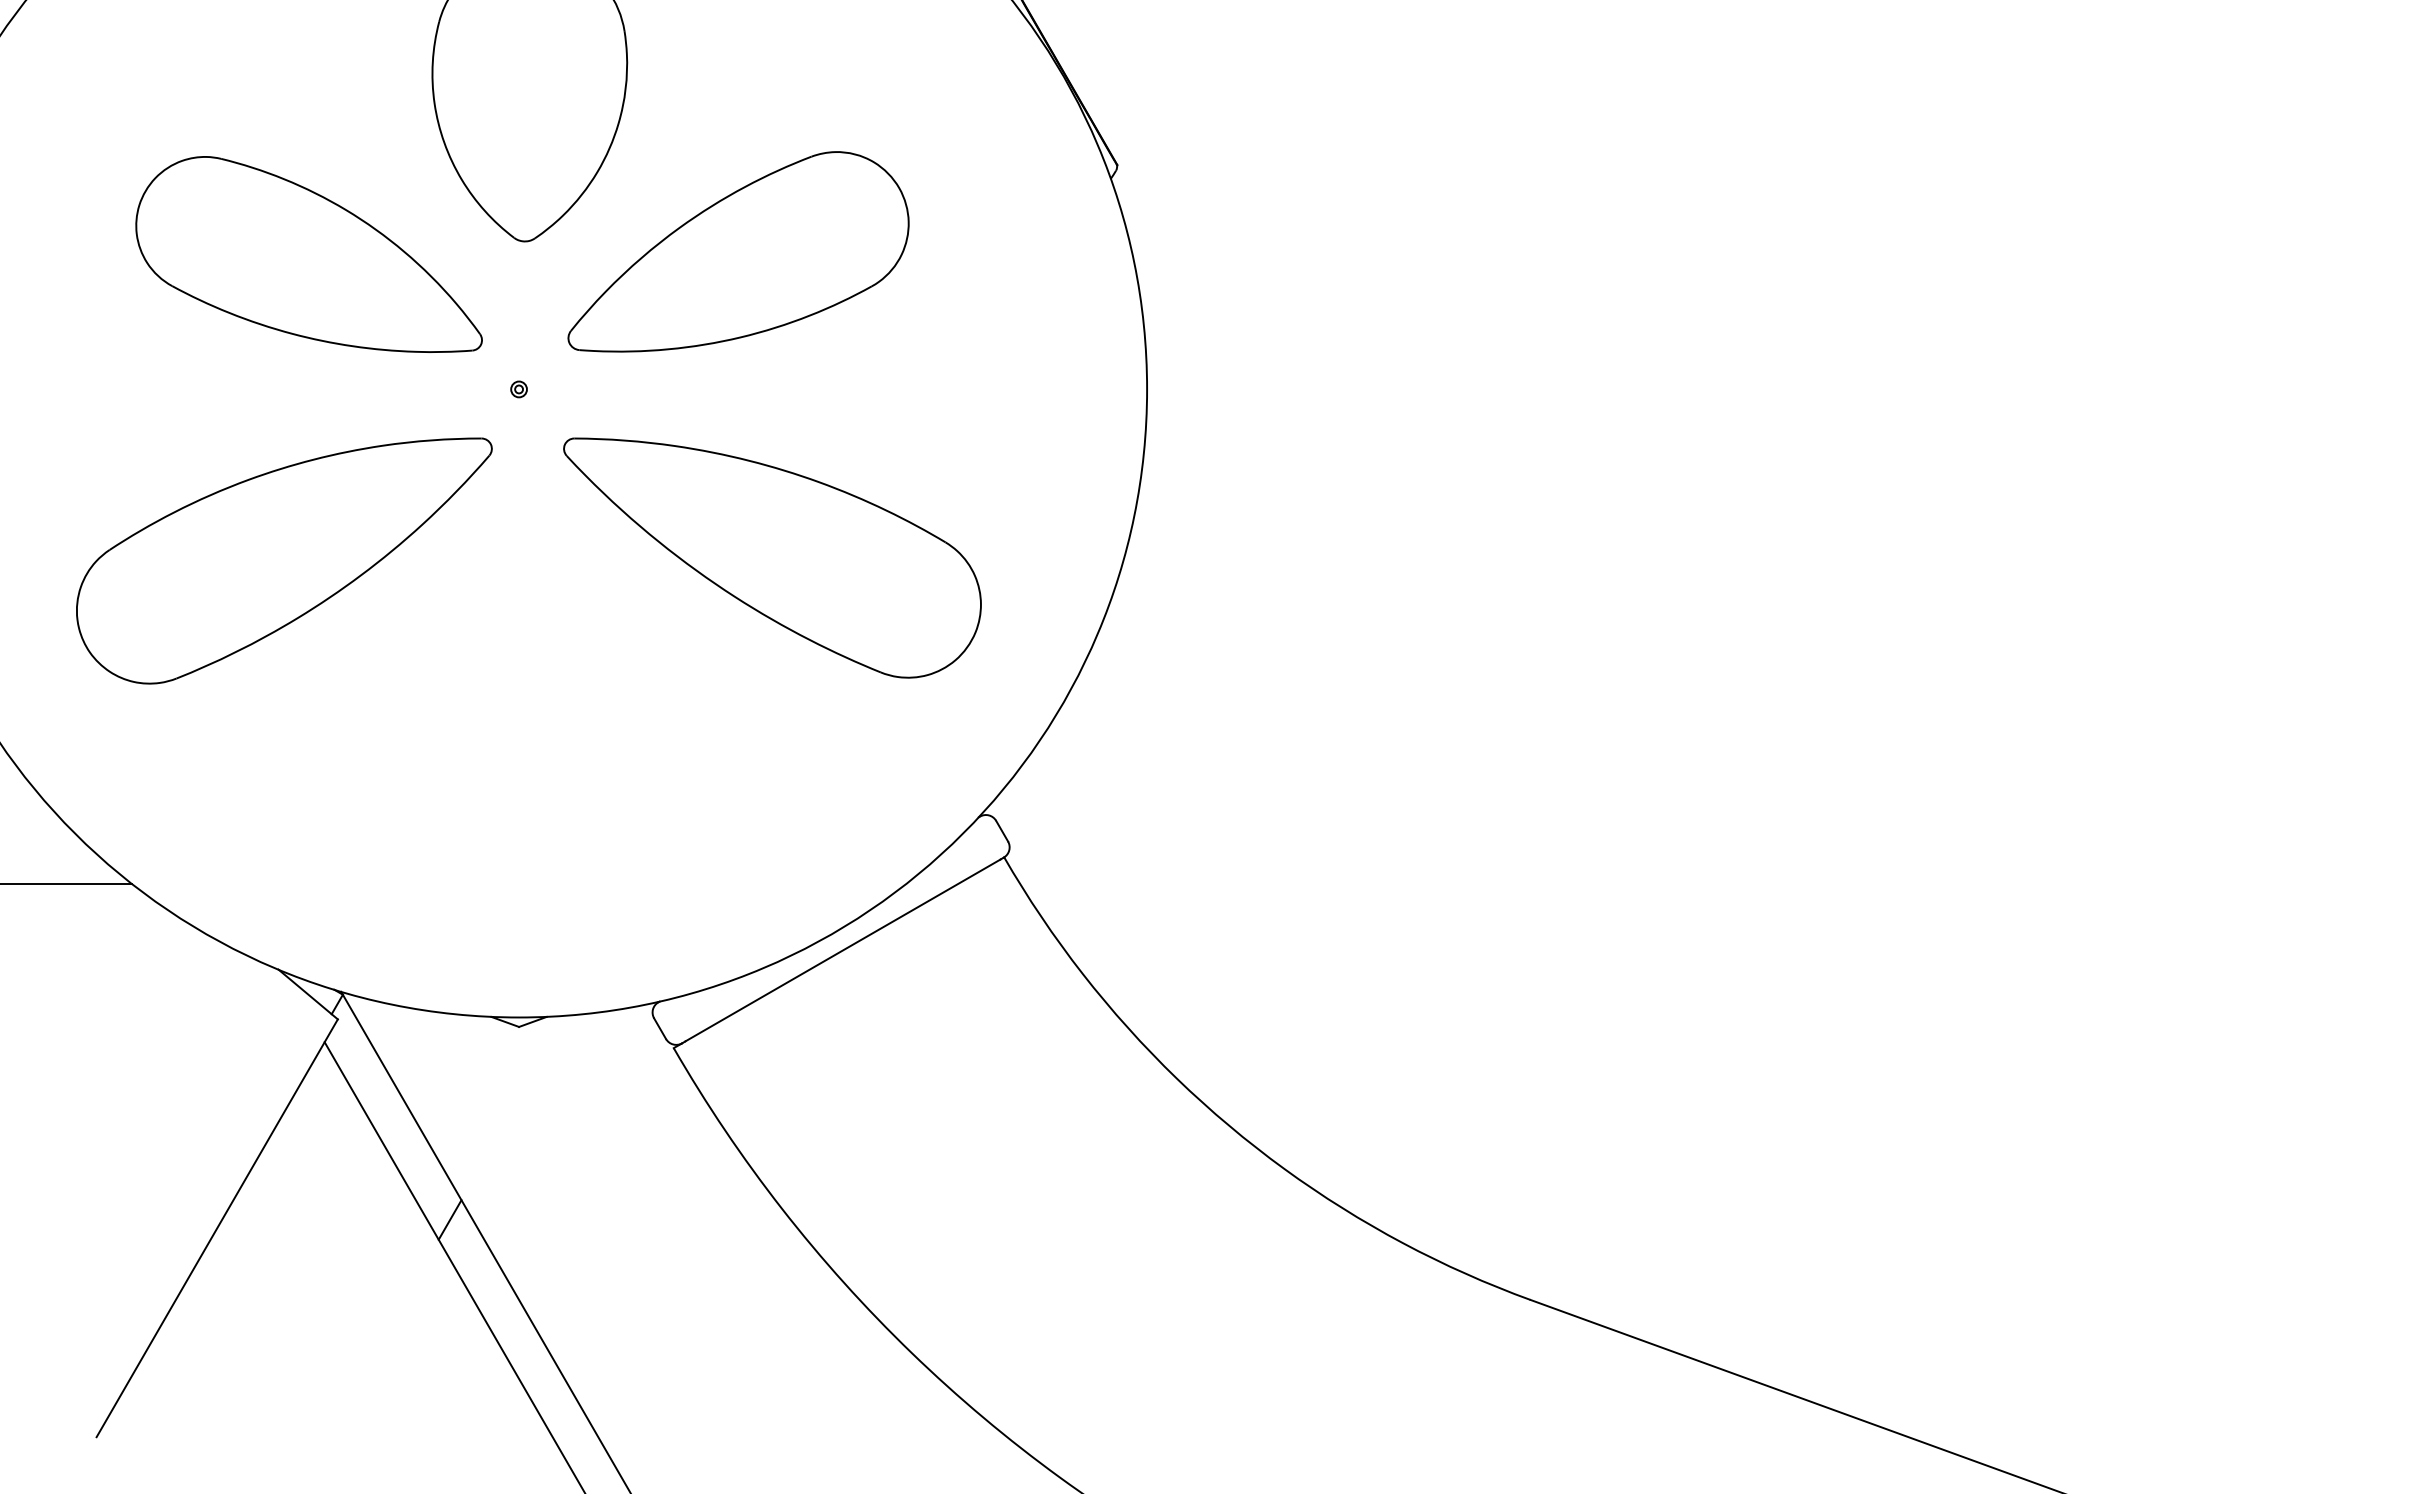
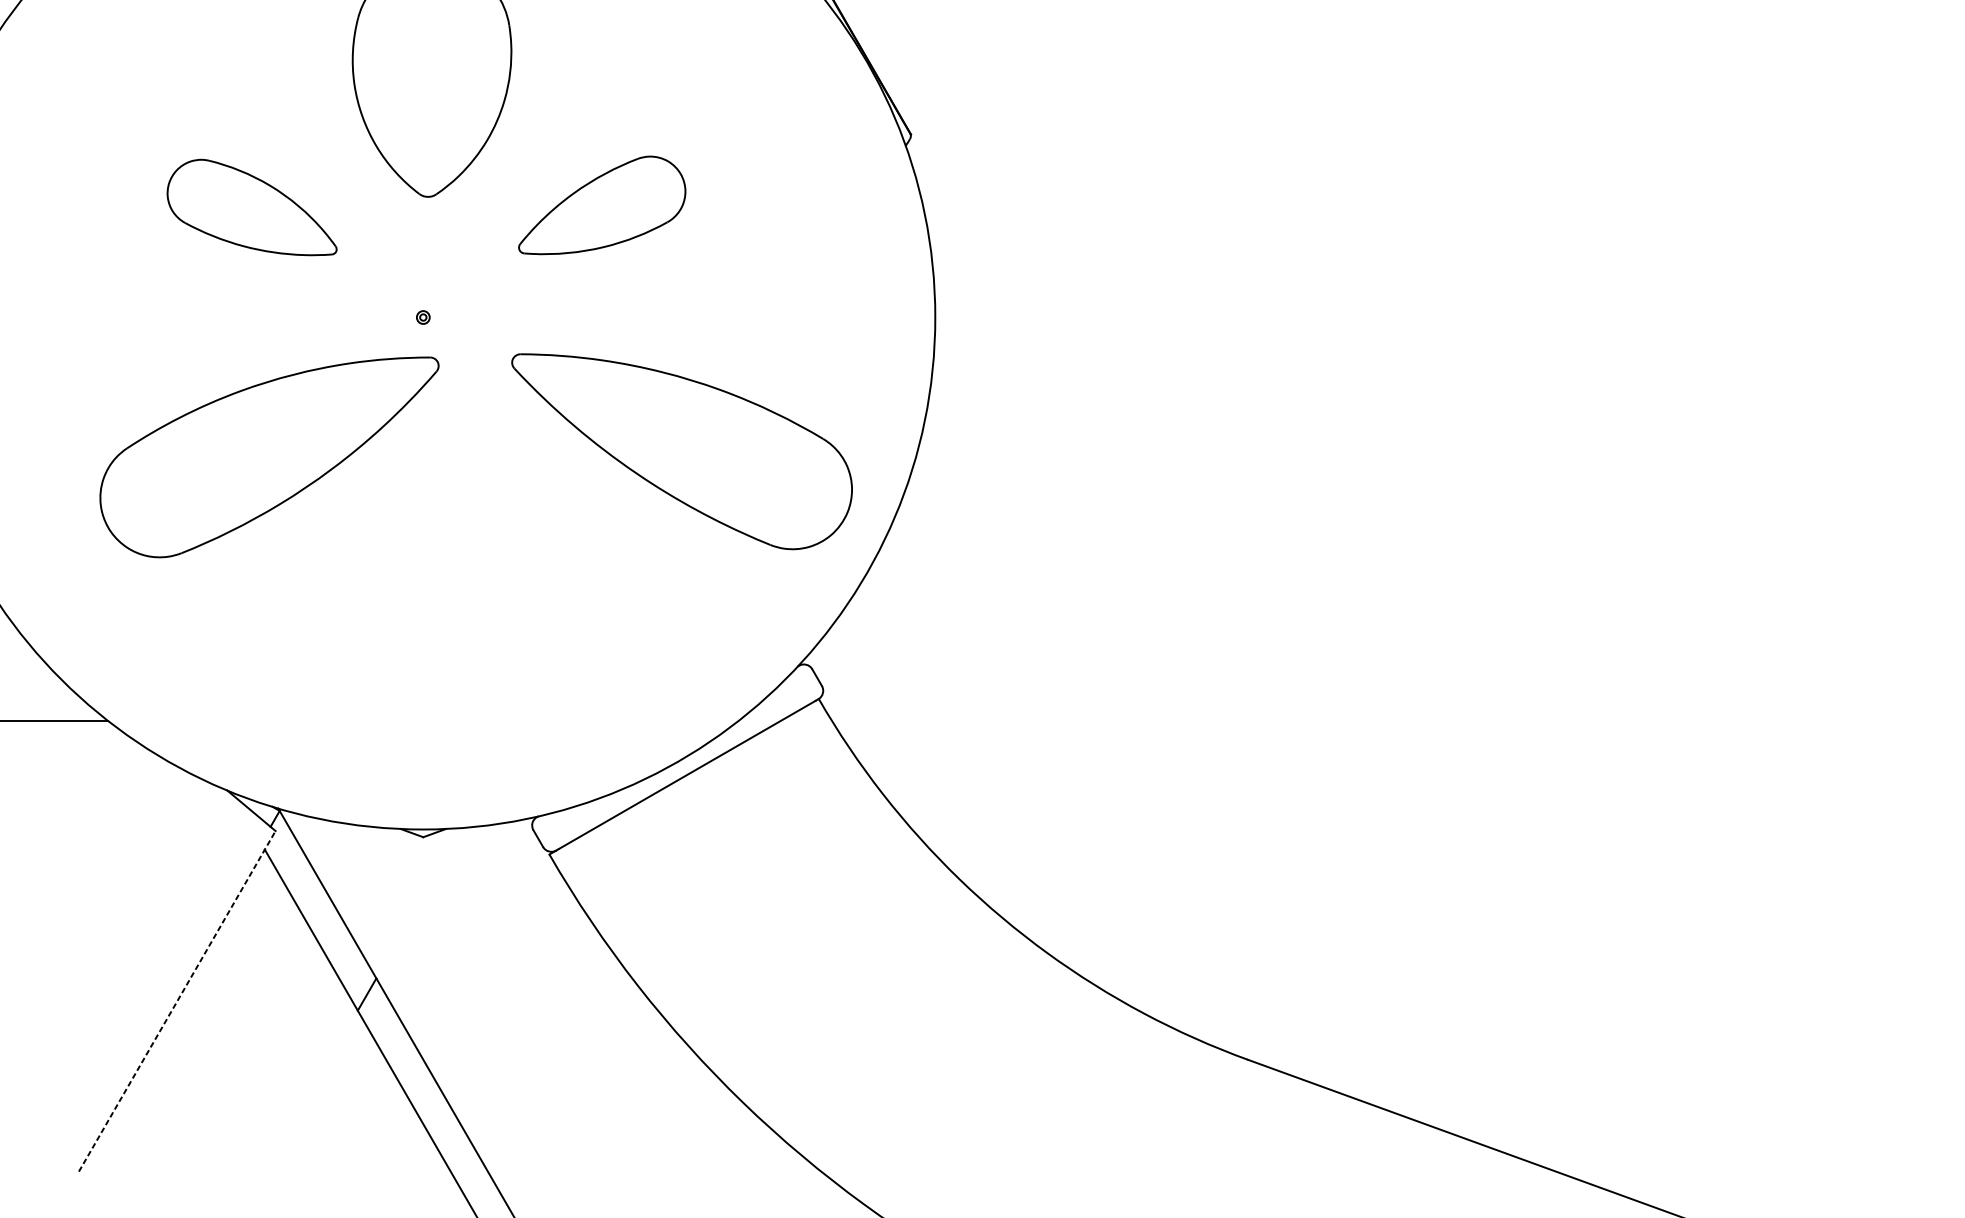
part: (738, 251) -> (602, 205), size x0.6
part: (308, 254) -> (251, 207), size x0.6
part: (772, 557) -> (682, 451), moved
part: (284, 560) -> (269, 456), moved
line: (217, 1227) -> (177, 1000), solid -> dashed

